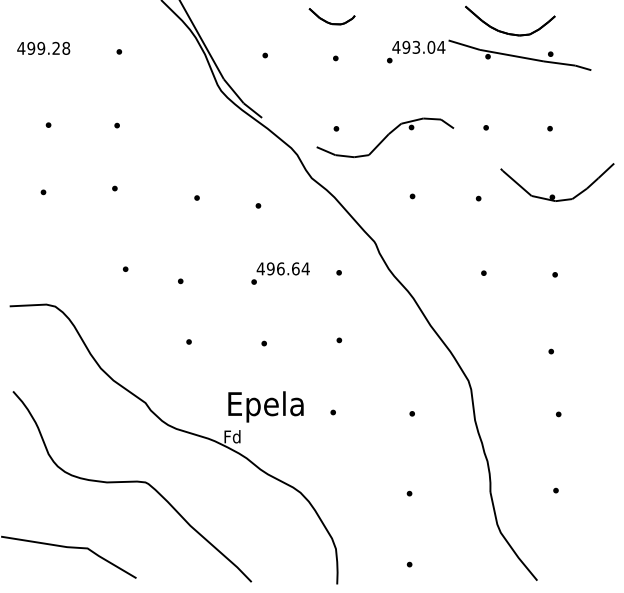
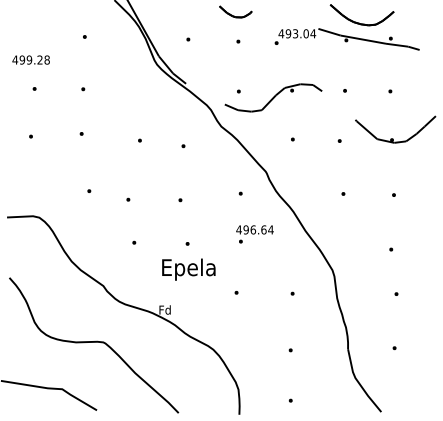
text: (43, 47) -> (31, 59), moved
text: (282, 268) -> (254, 229), moved
text: (265, 406) -> (188, 269), moved

